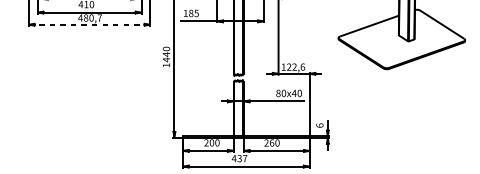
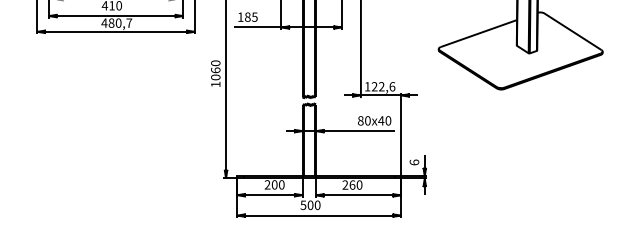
line: (89, 24) -> (116, 31), dashed -> solid
text: (166, 56) -> (215, 73), 1440 -> 1060
text: (239, 158) -> (310, 205), 437 -> 500

